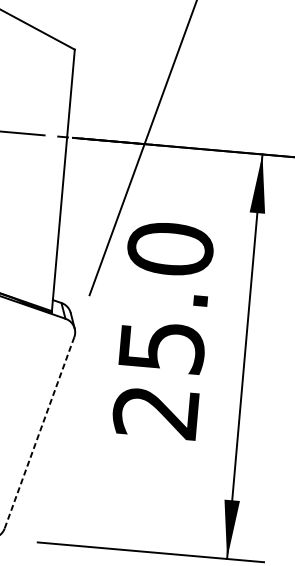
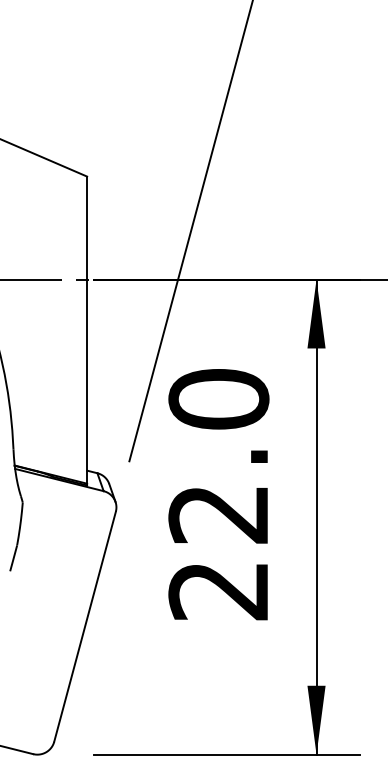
text: (161, 347) -> (218, 514), 25.0 -> 22.0
line: (38, 433) -> (84, 627), dashed -> solid

